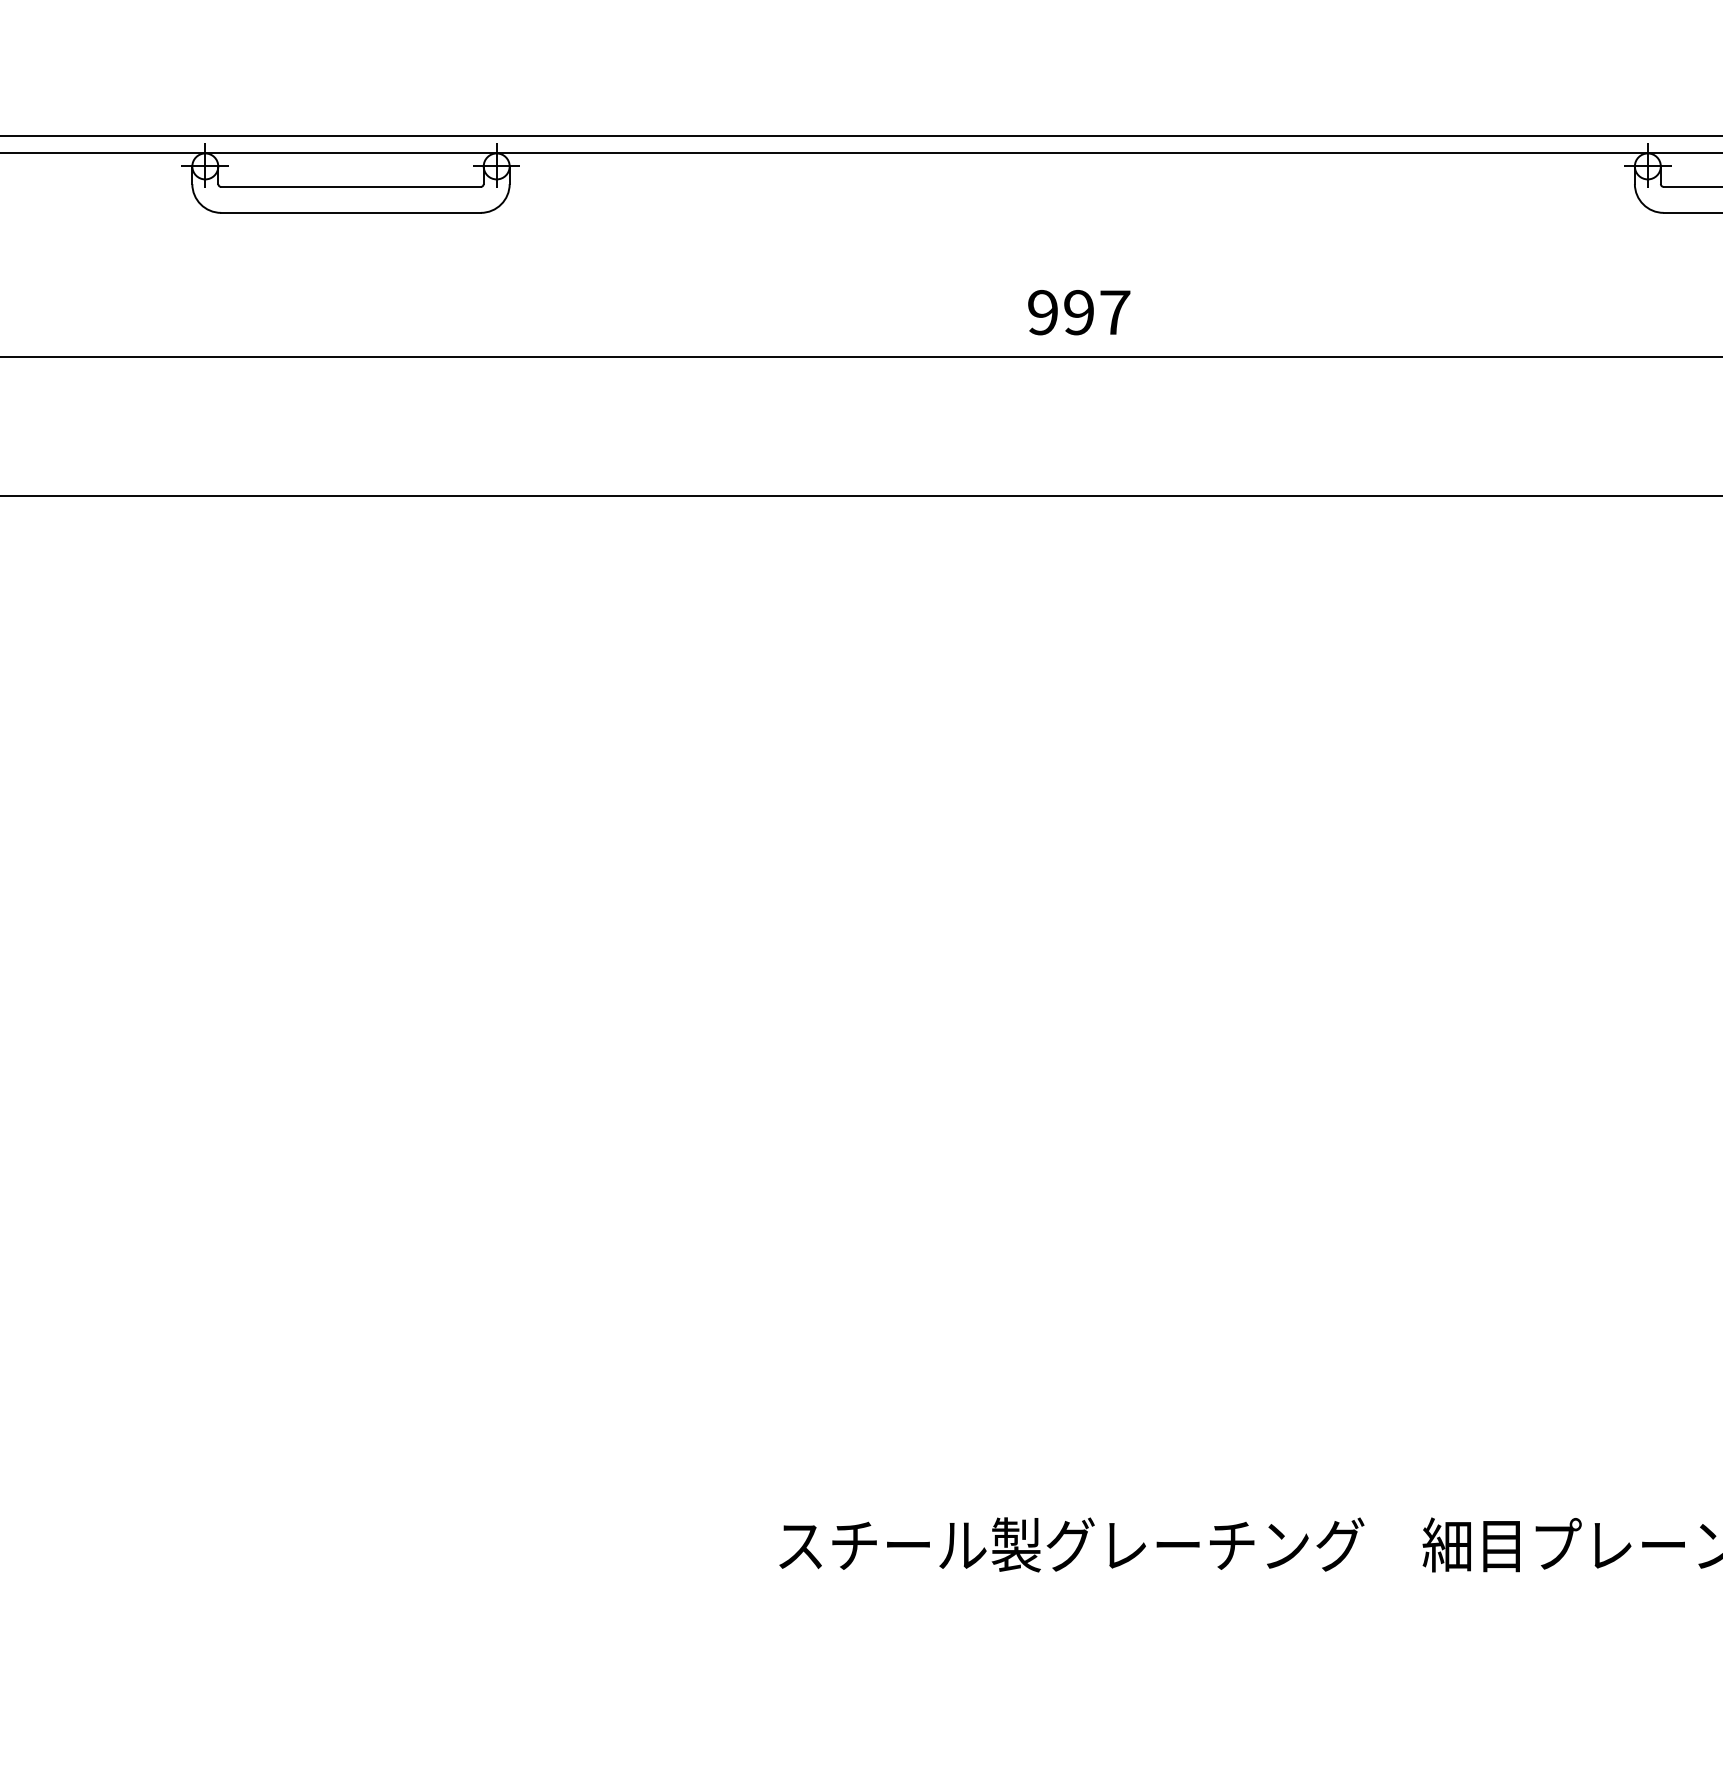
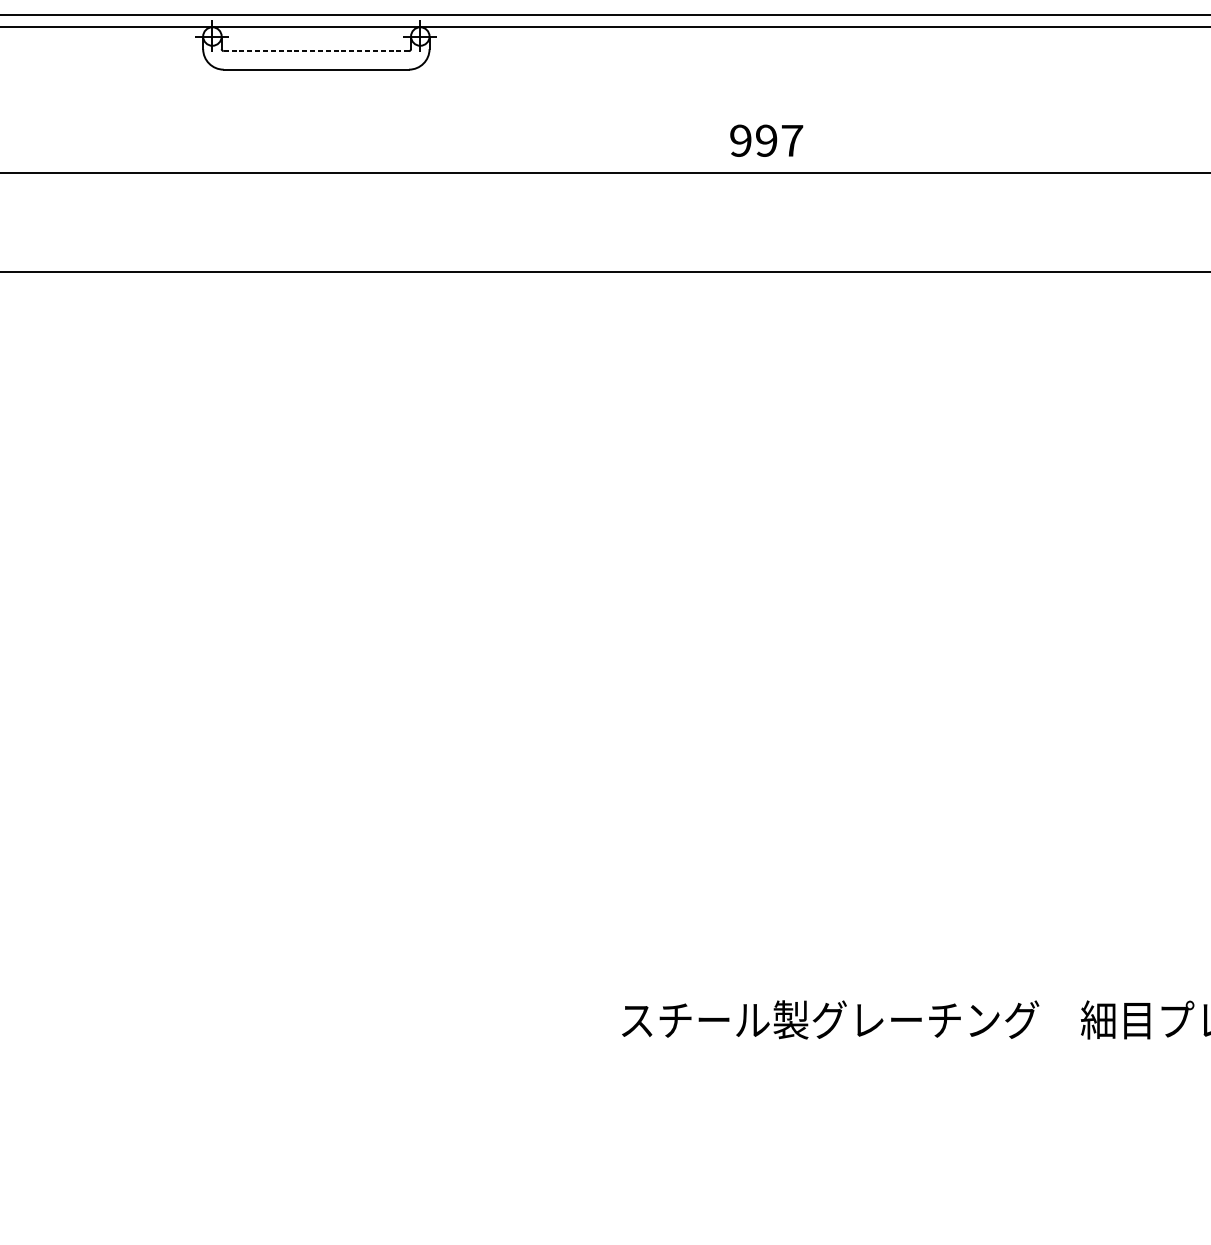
line: (351, 186) -> (316, 50), solid -> dashed
text: (1079, 312) -> (766, 140), moved

